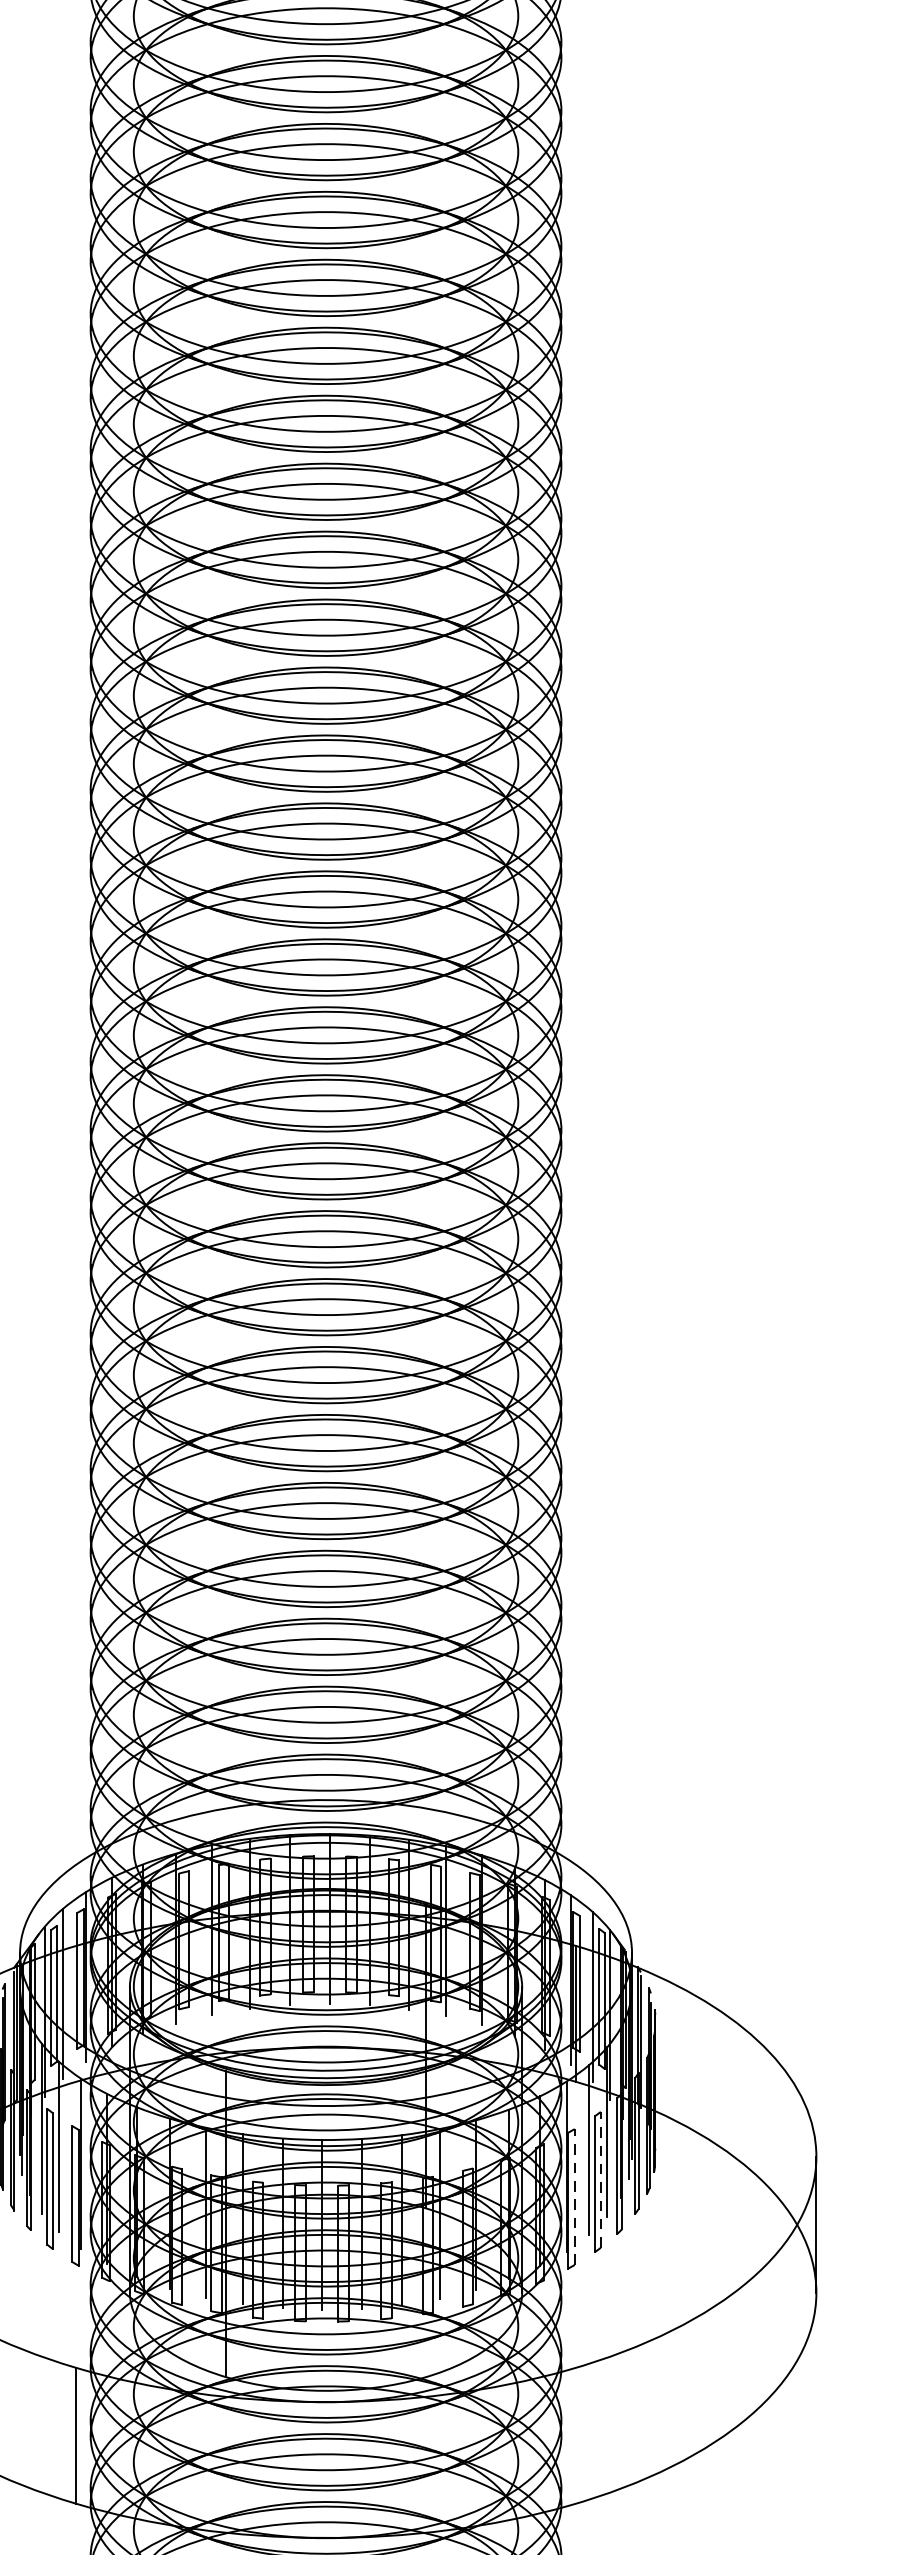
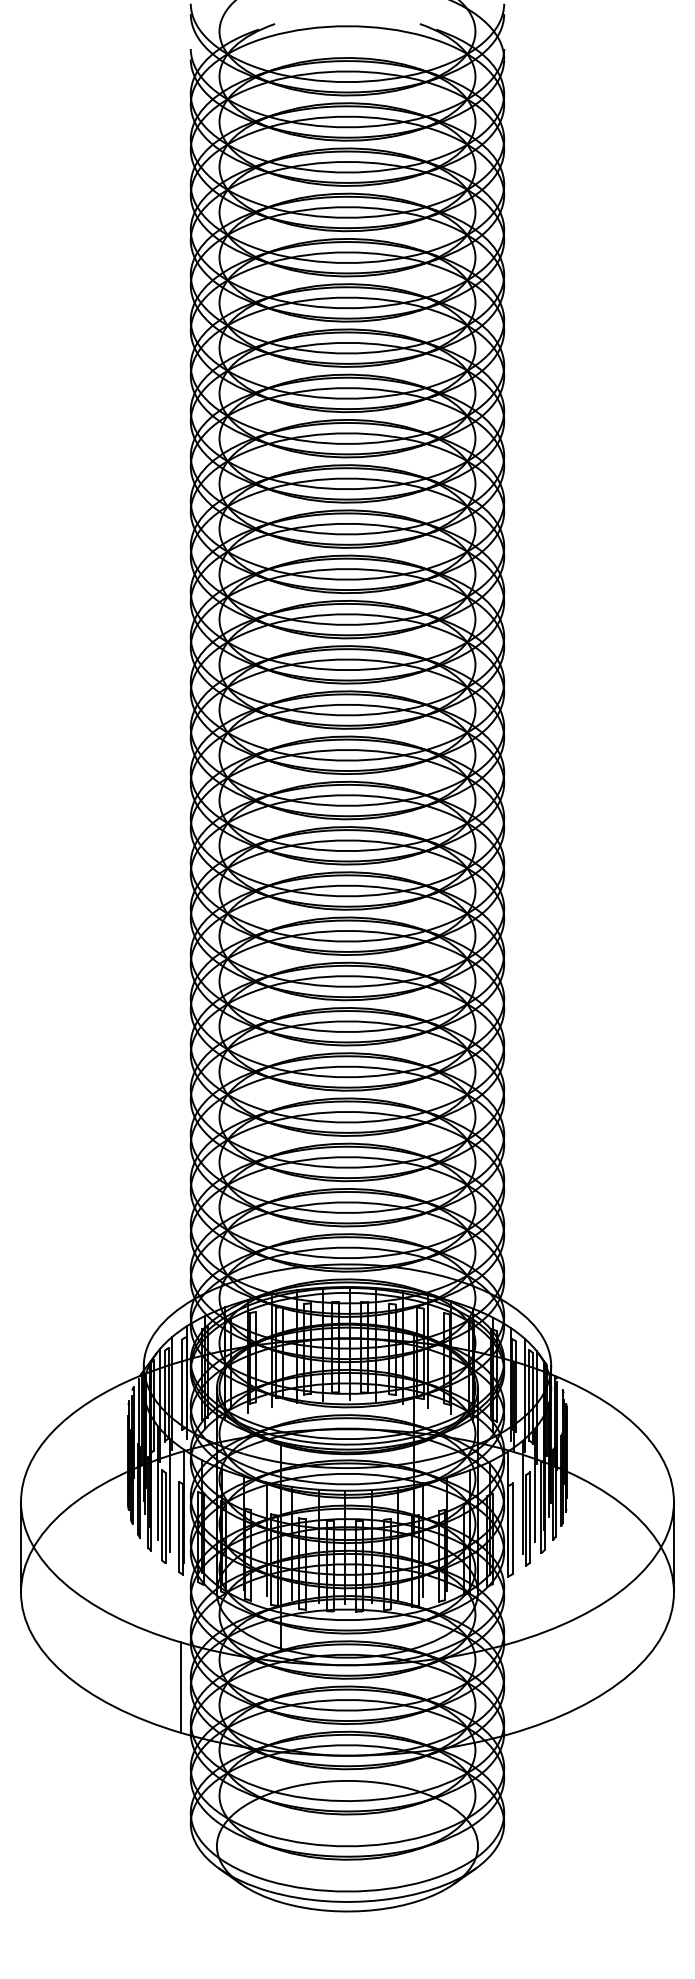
line: (600, 2178) -> (530, 1516), dashed -> solid
line: (575, 2196) -> (513, 1528), dashed -> solid

